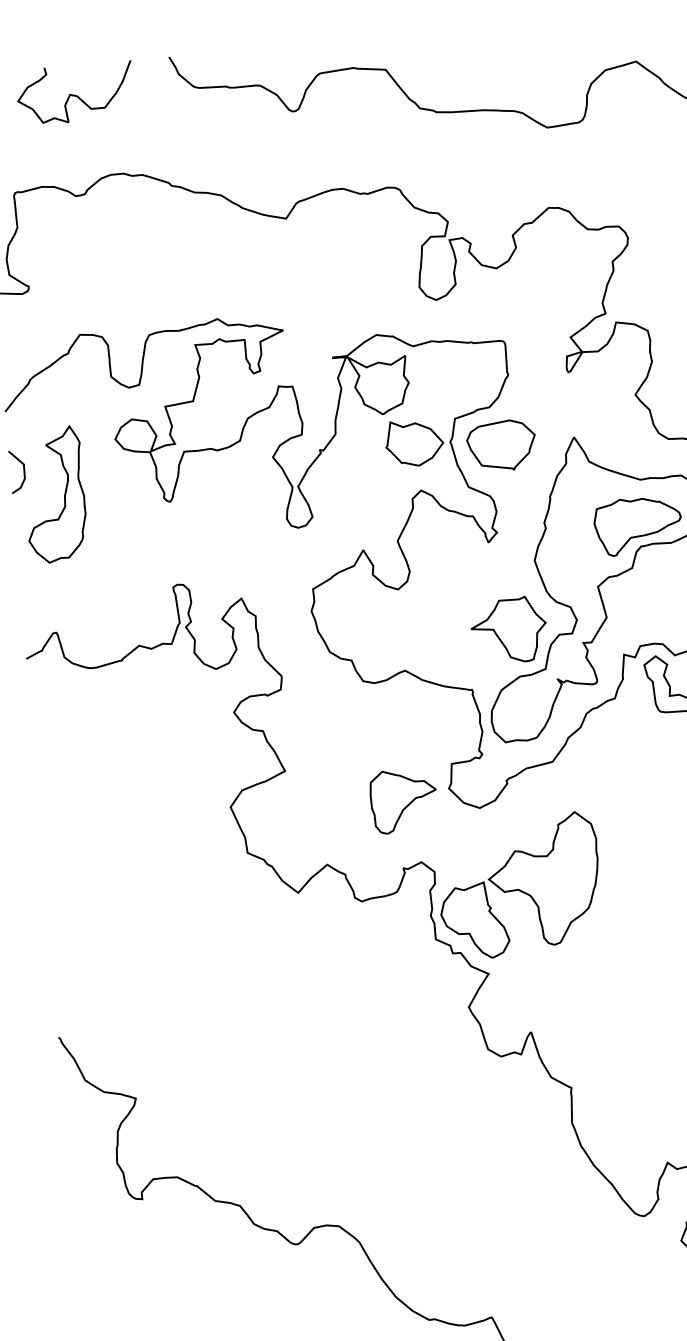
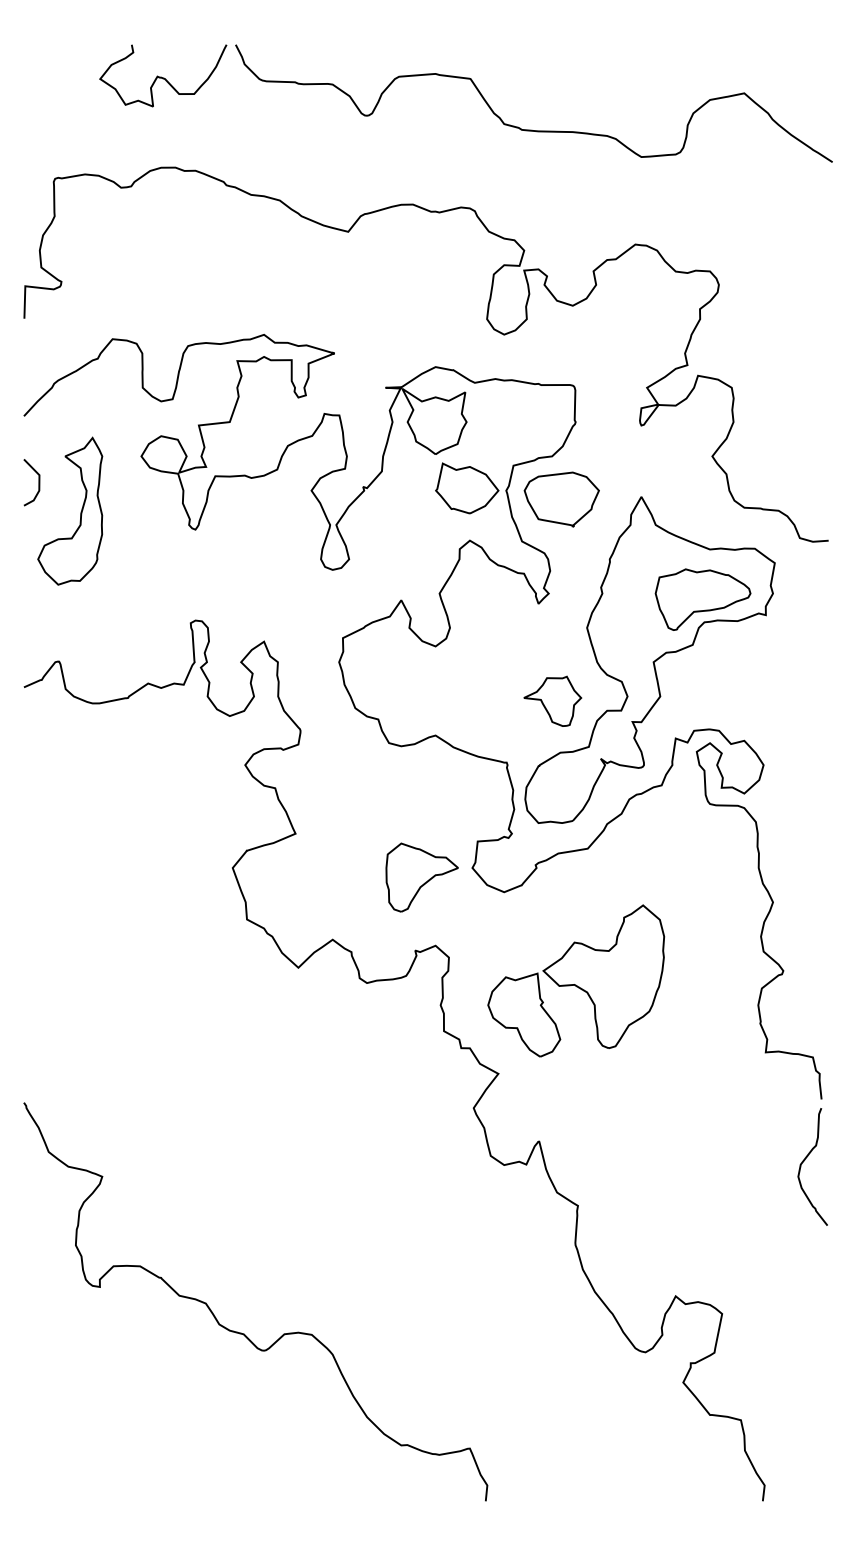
curve: (75, 95) -> (163, 77), moved
part: (508, 630) -> (552, 701), size x0.7
part: (519, 885) -> (576, 980), moved

